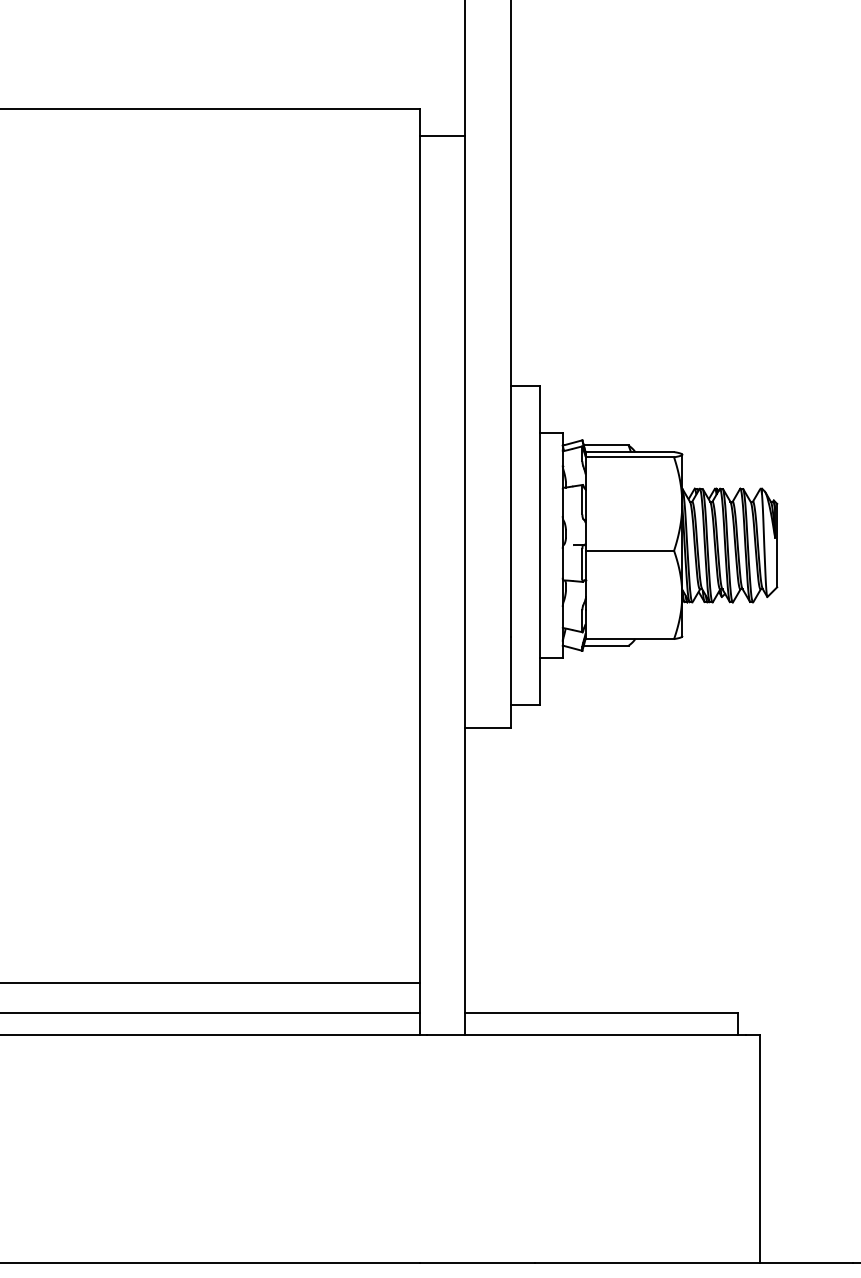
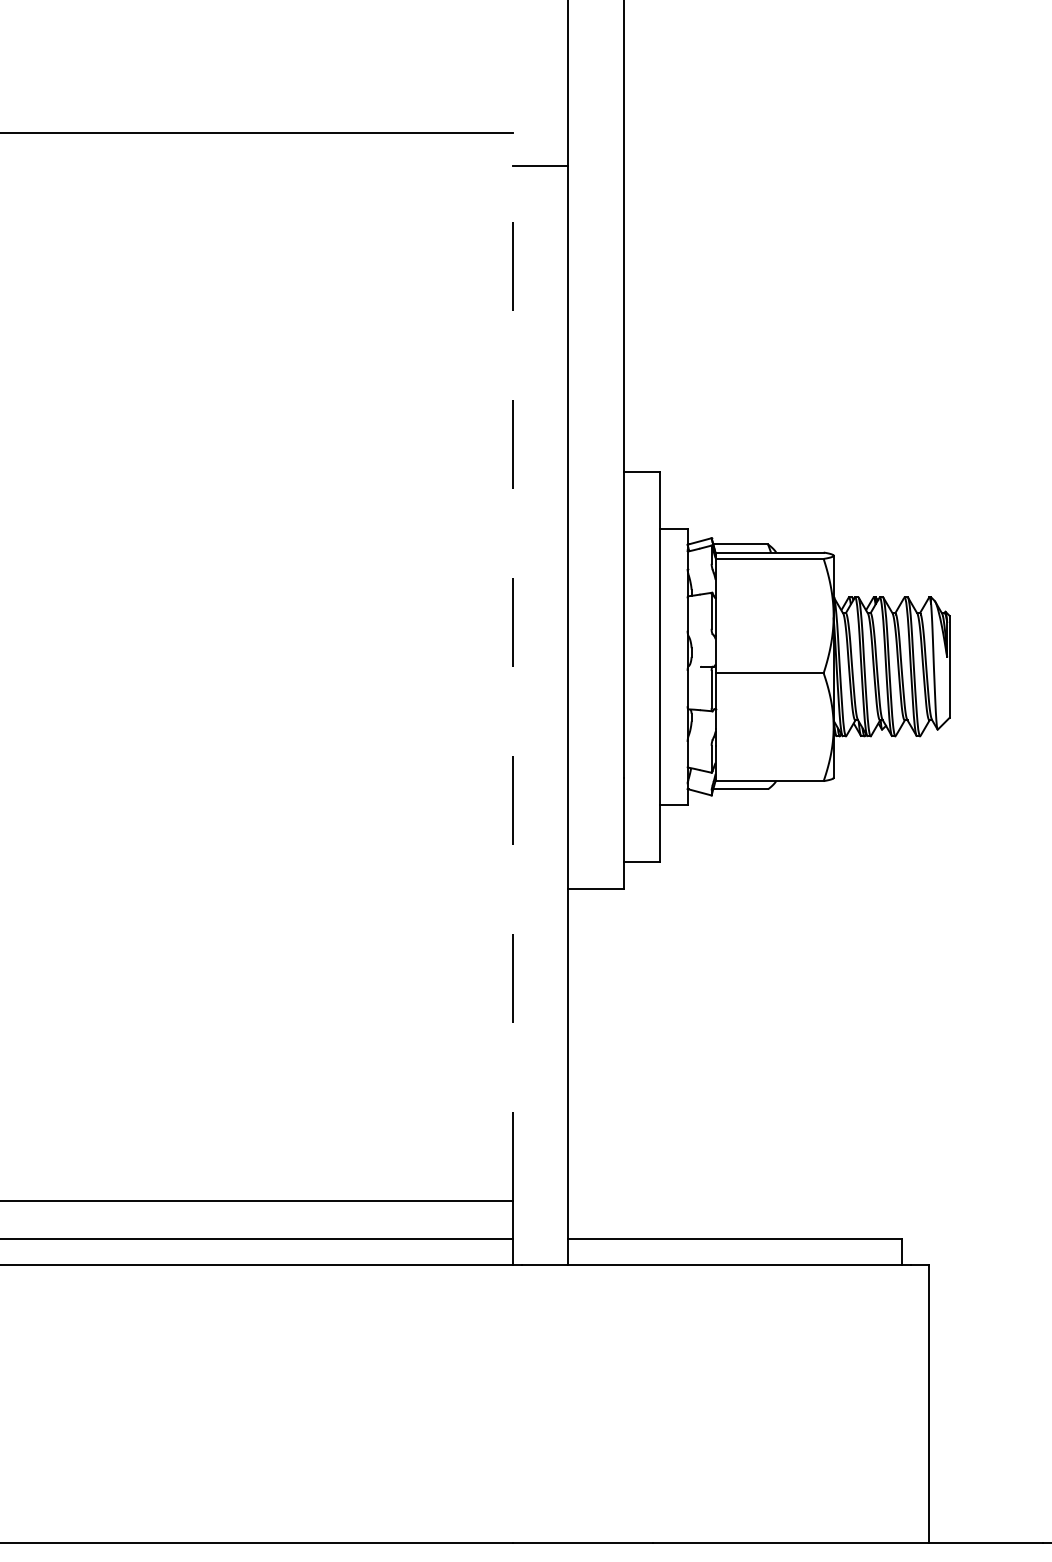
line: (419, 545) -> (512, 666), solid -> dashed

